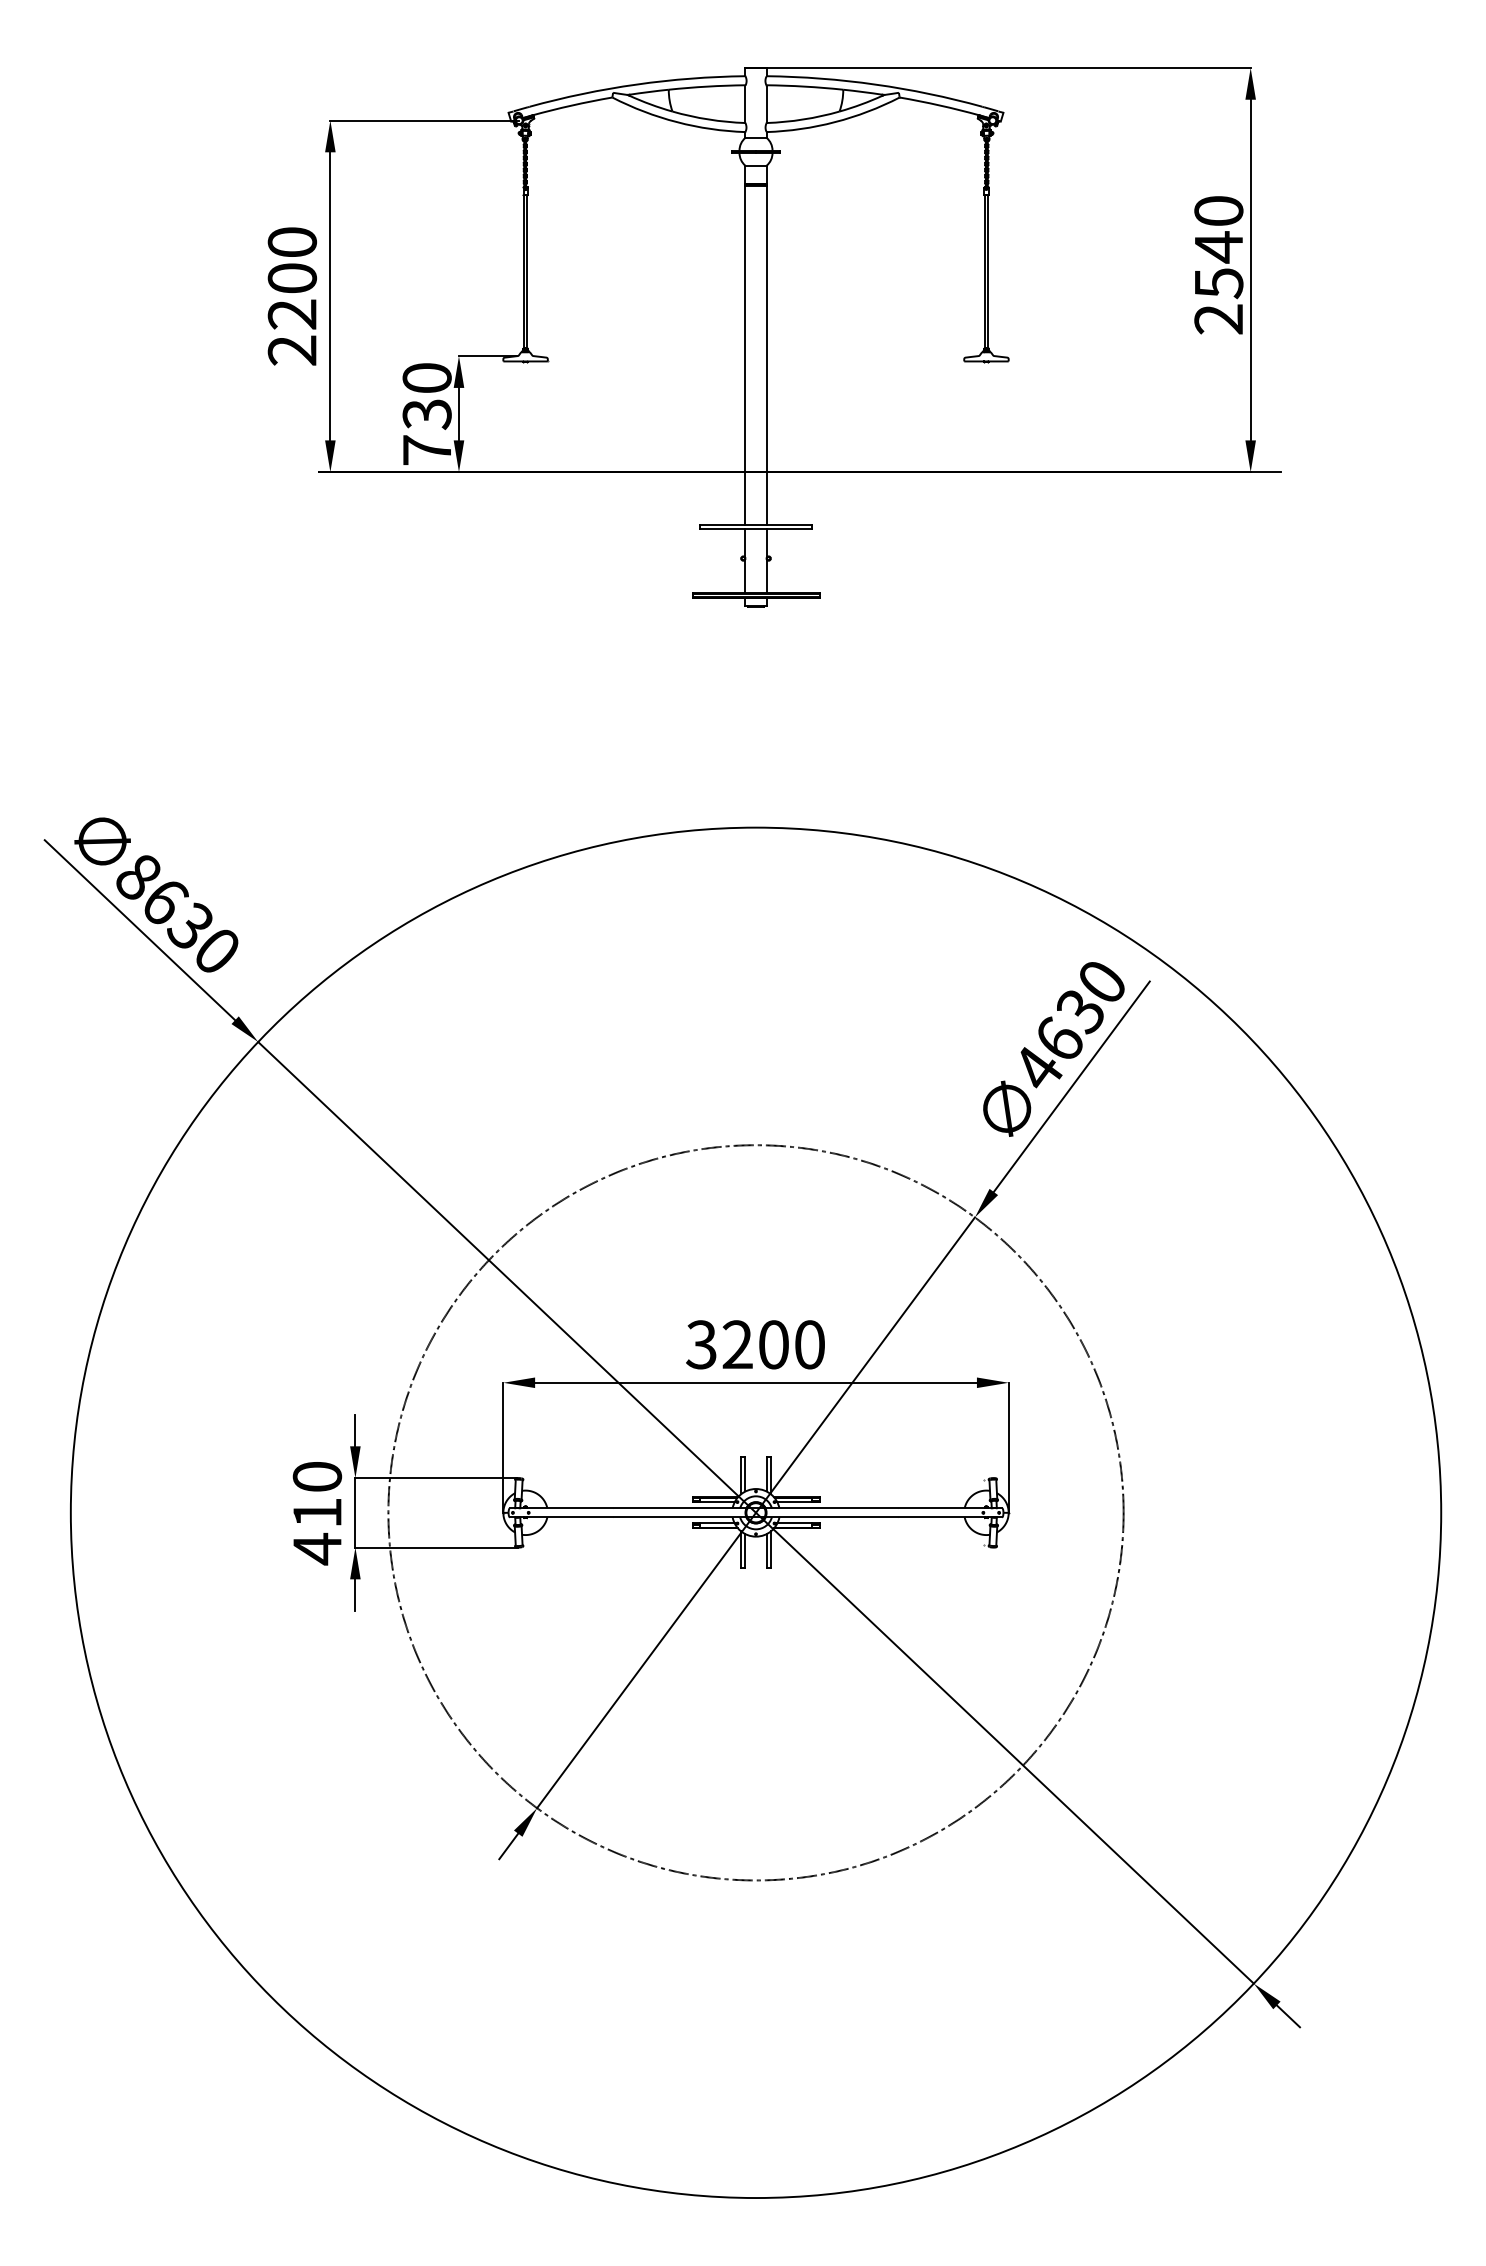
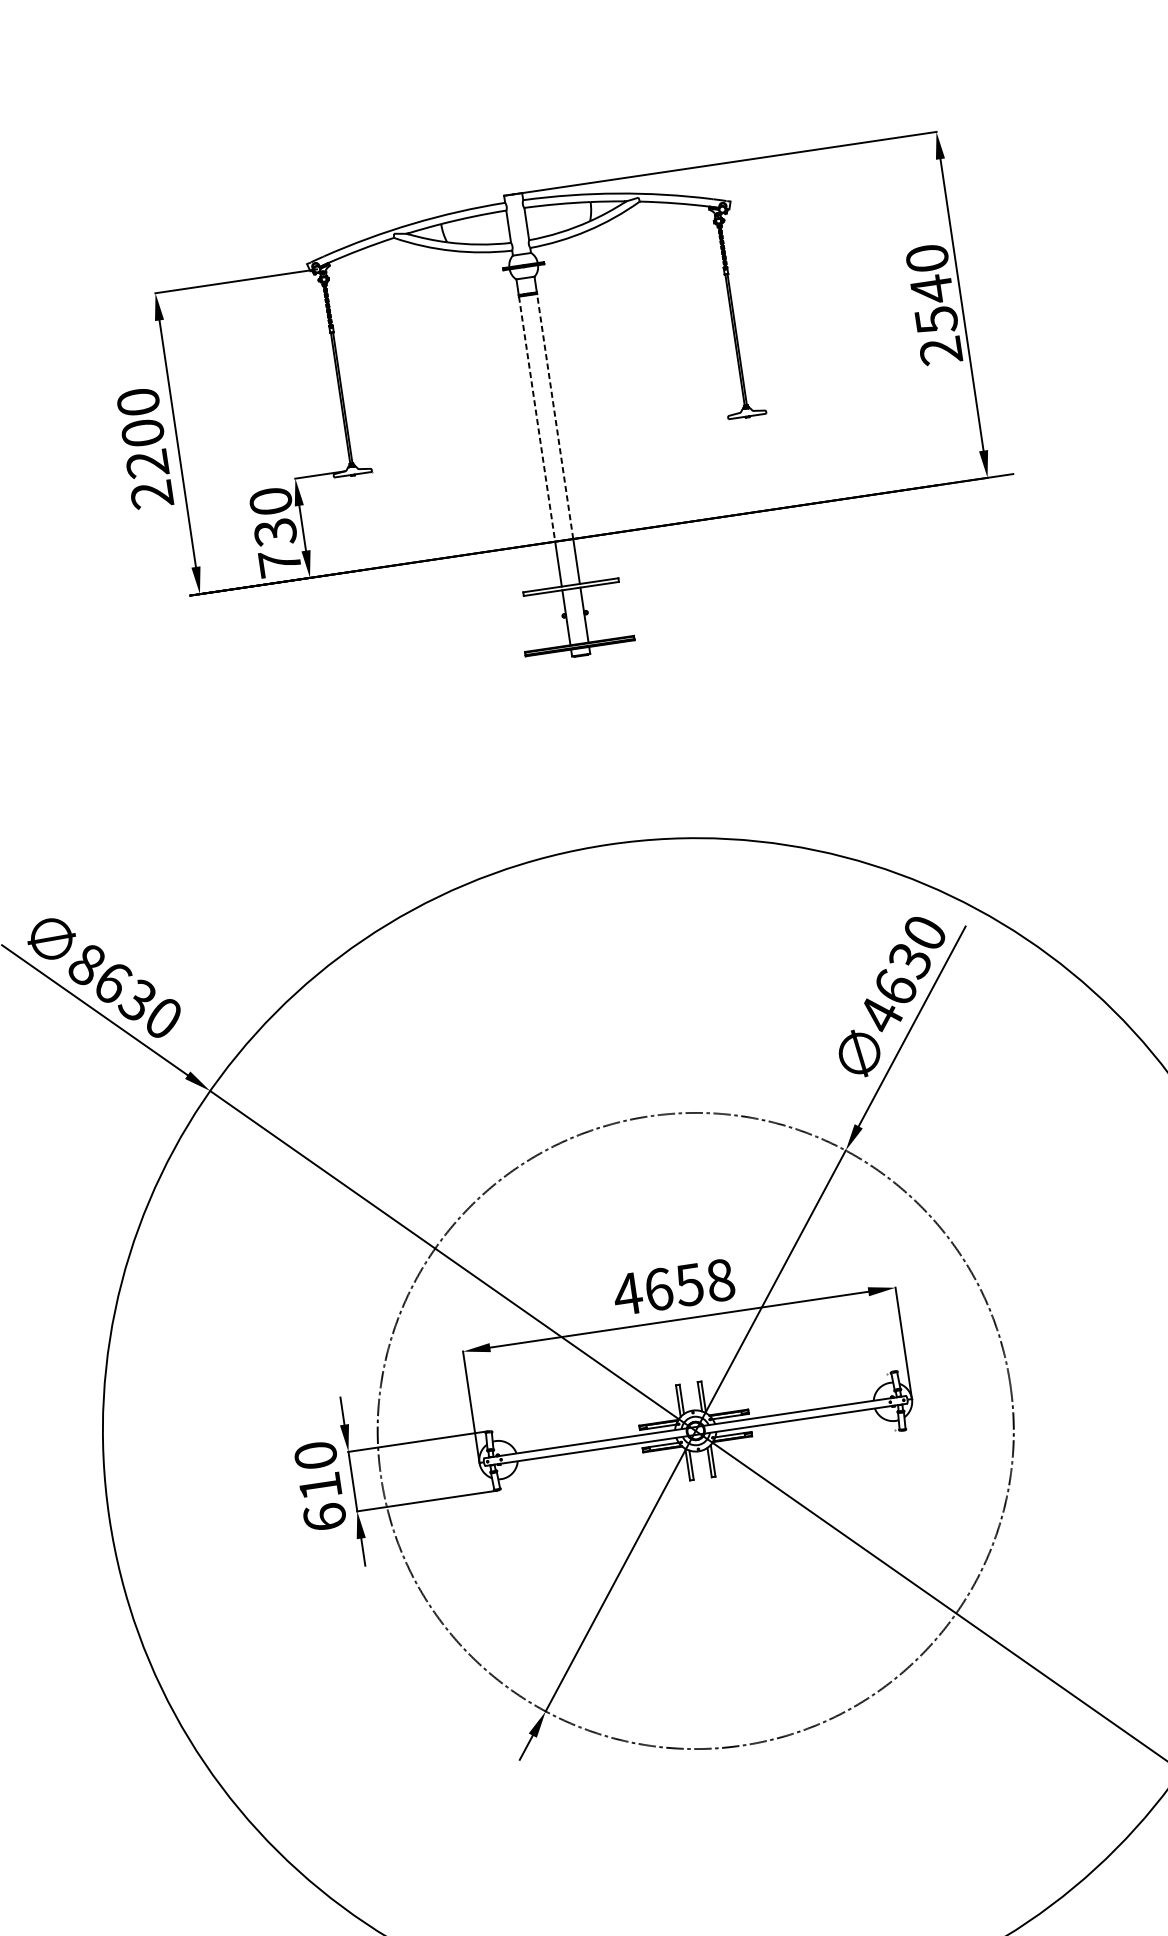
line: (766, 328) -> (555, 416), solid -> dashed
line: (745, 329) -> (537, 419), solid -> dashed
text: (755, 1344) -> (674, 1287), 3200 -> 4658
text: (317, 1548) -> (324, 1516), 410 -> 610

